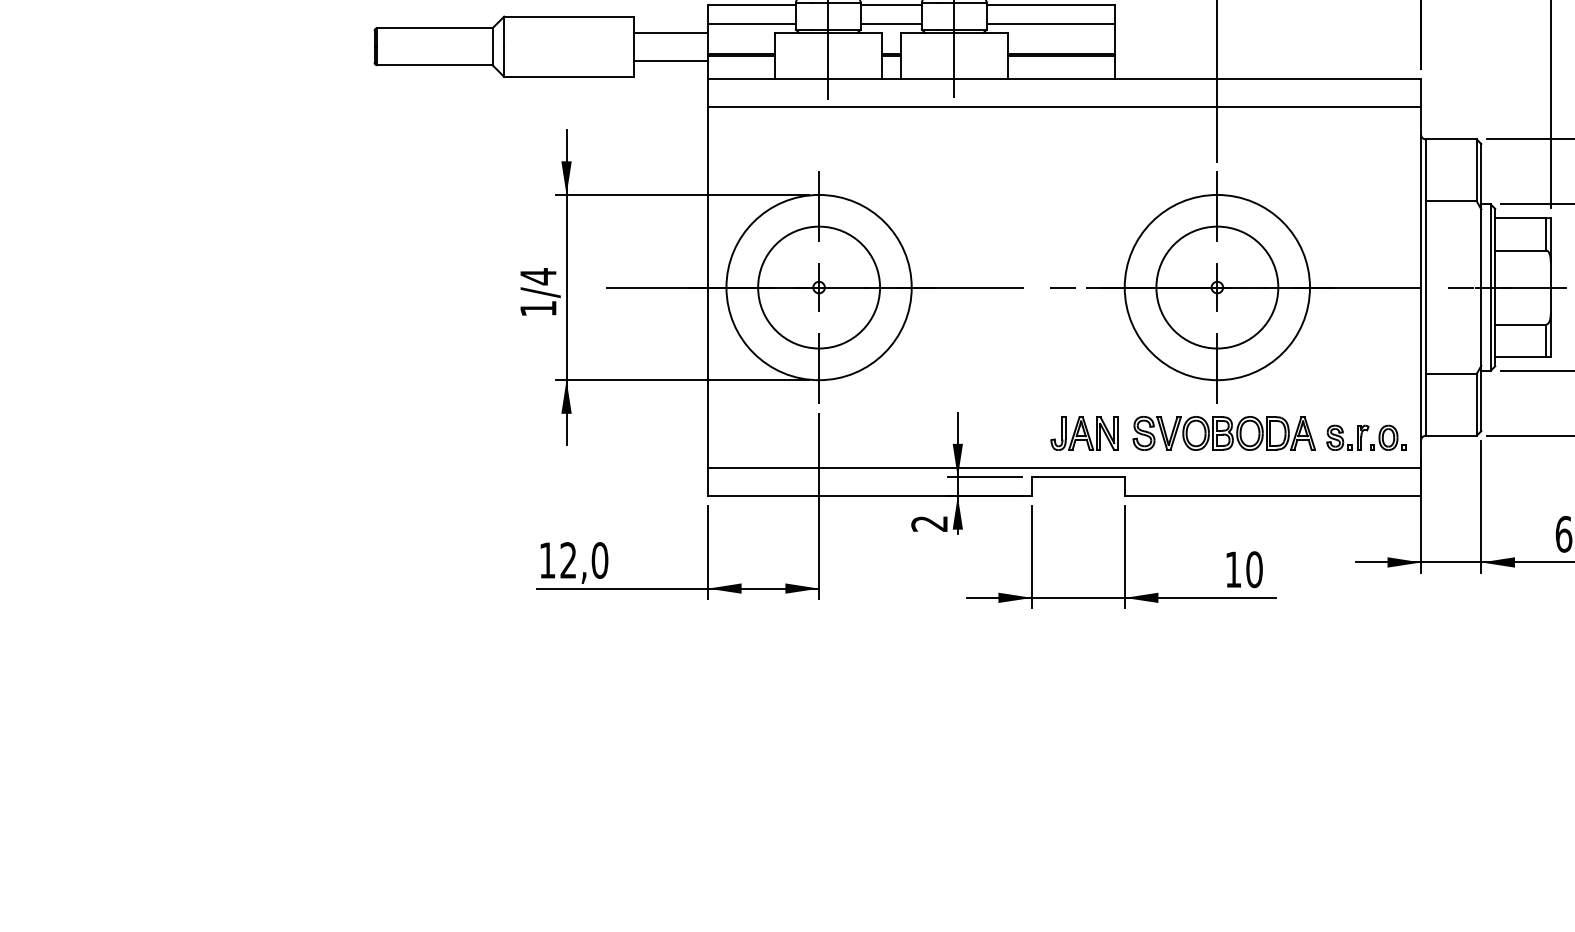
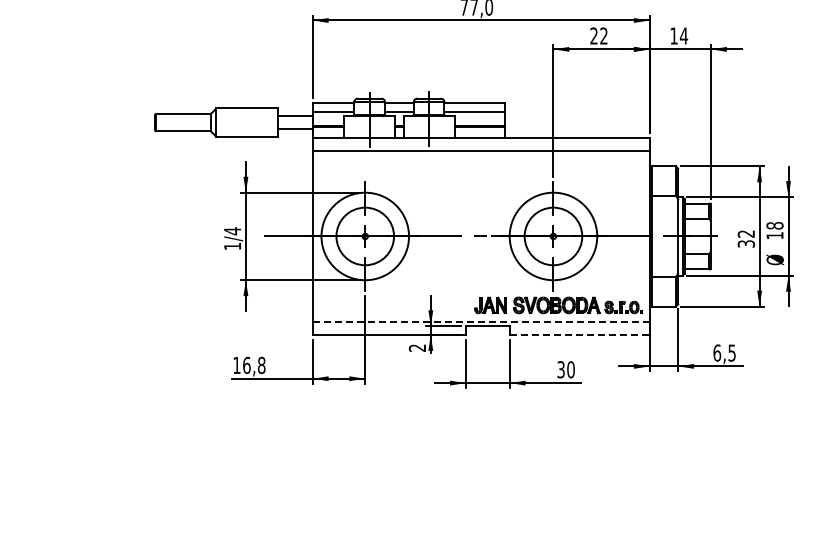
line: (1065, 467) -> (481, 321), solid -> dashed
line: (1274, 495) -> (580, 334), solid -> dashed
text: (584, 560) -> (254, 365), 12,0 -> 16,8
text: (1232, 569) -> (560, 369), 10 -> 30

